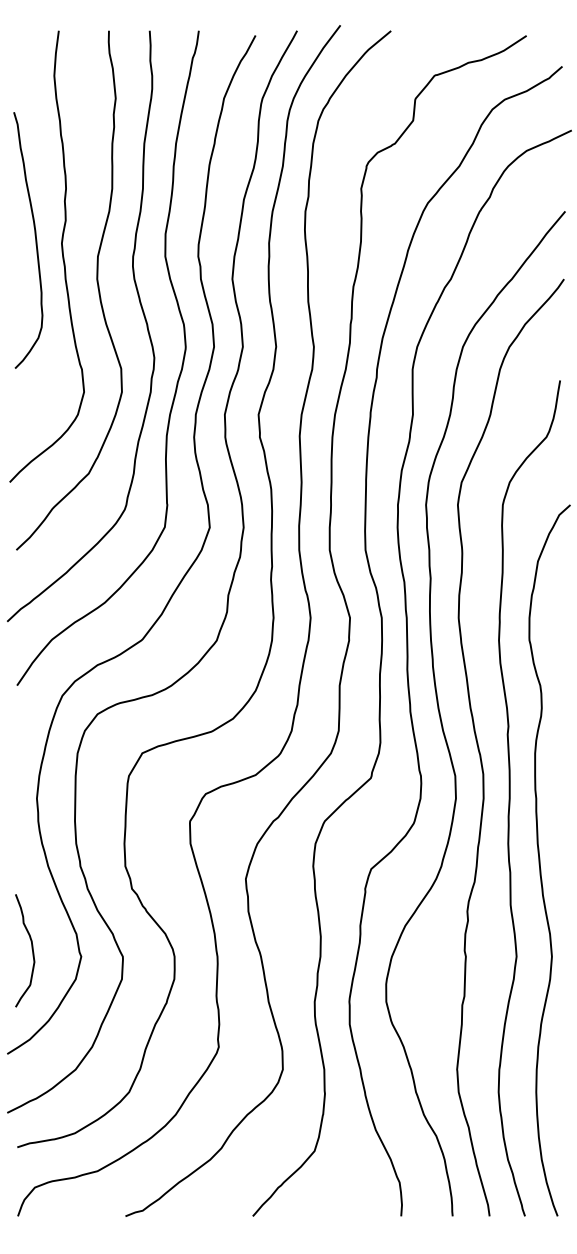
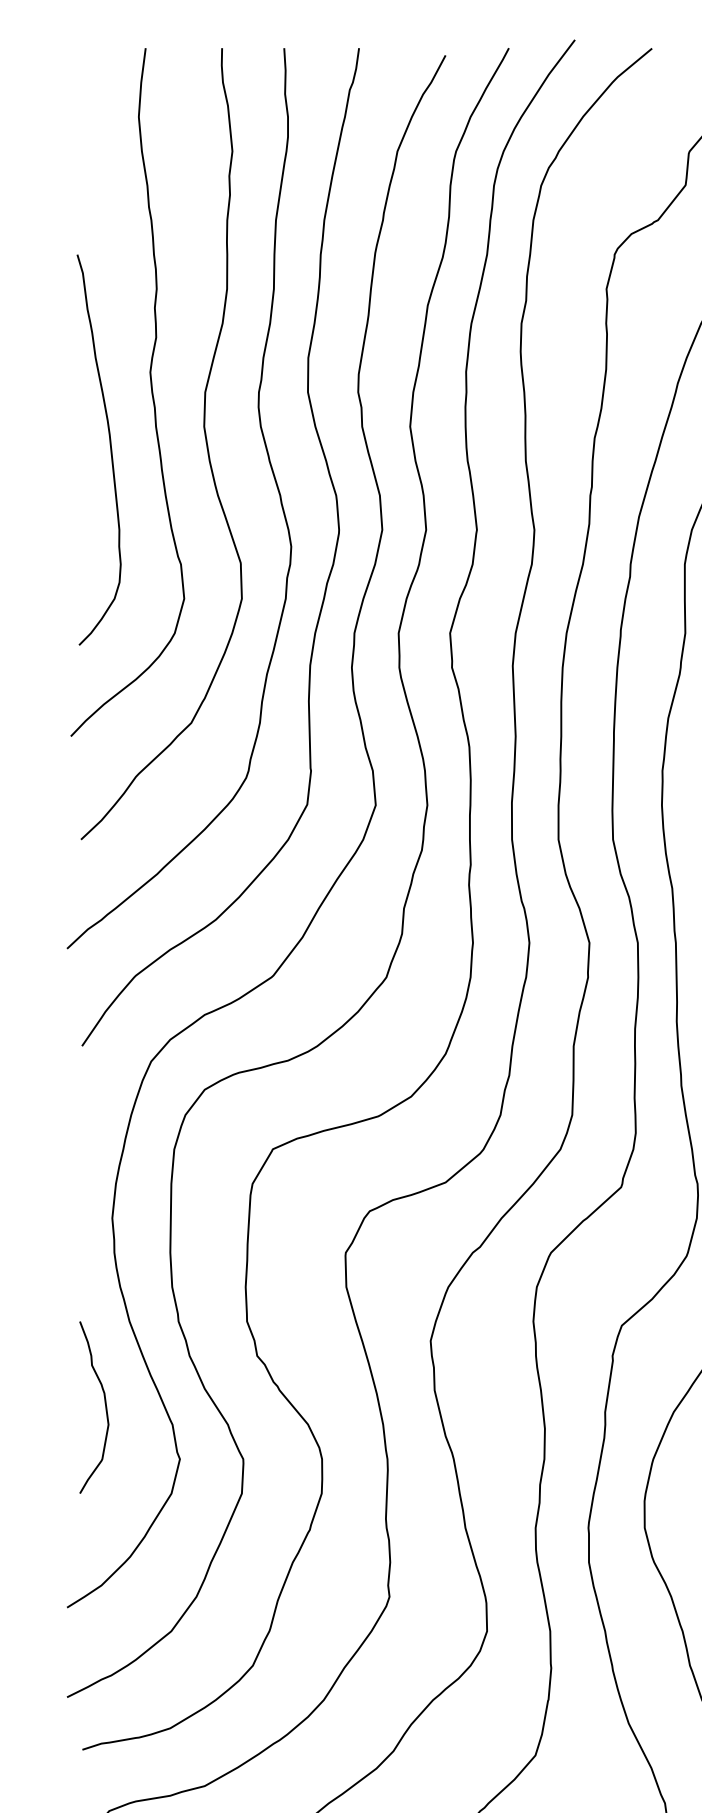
curve: (35, 240) -> (110, 450), moved
curve: (31, 949) -> (104, 1405), moved

